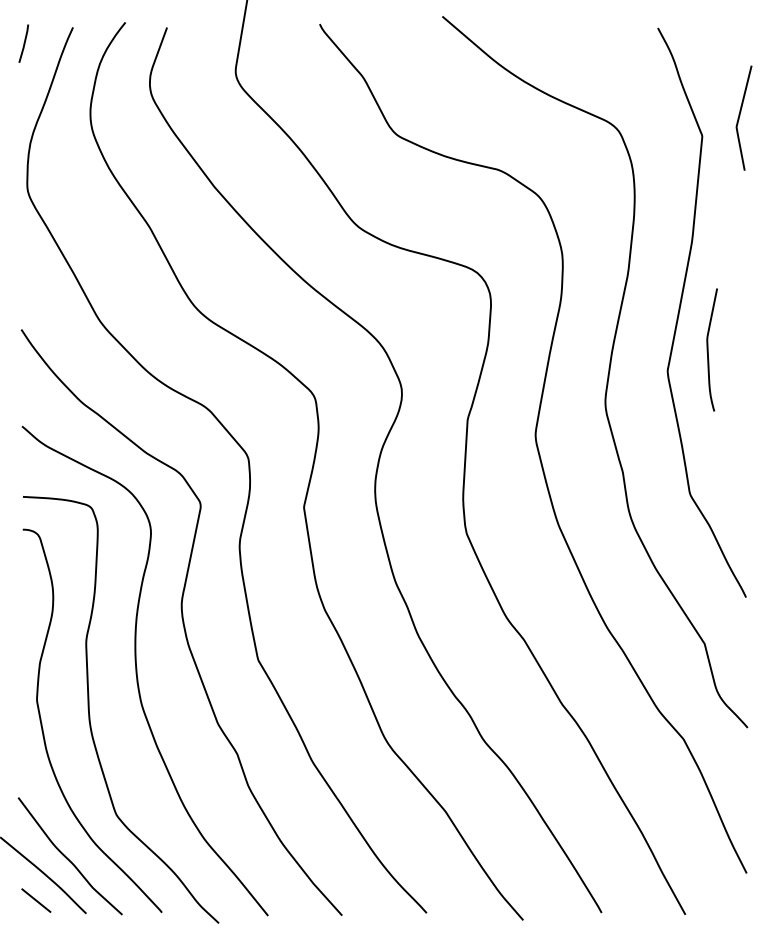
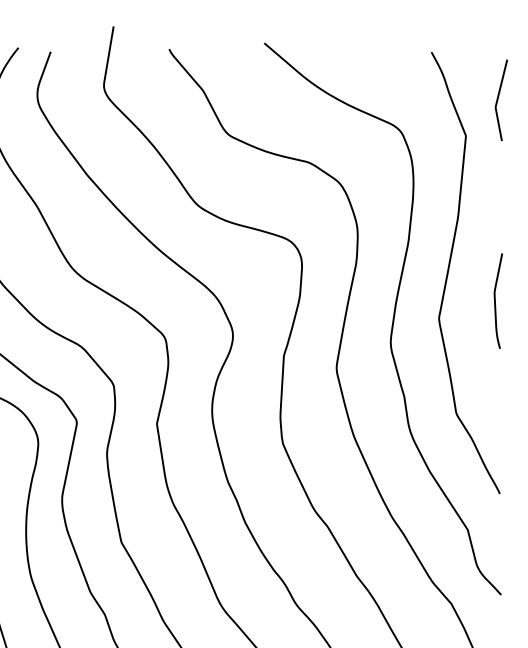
curve: (740, 116) -> (498, 99), moved
curve: (708, 349) -> (495, 300), moved

